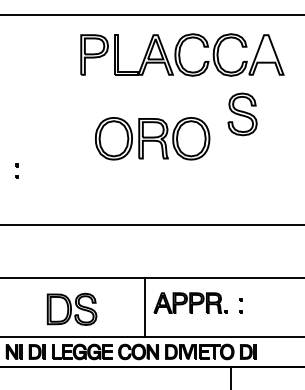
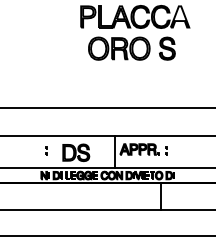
part: (152, 138) -> (119, 48), moved
part: (16, 170) -> (46, 150), moved

